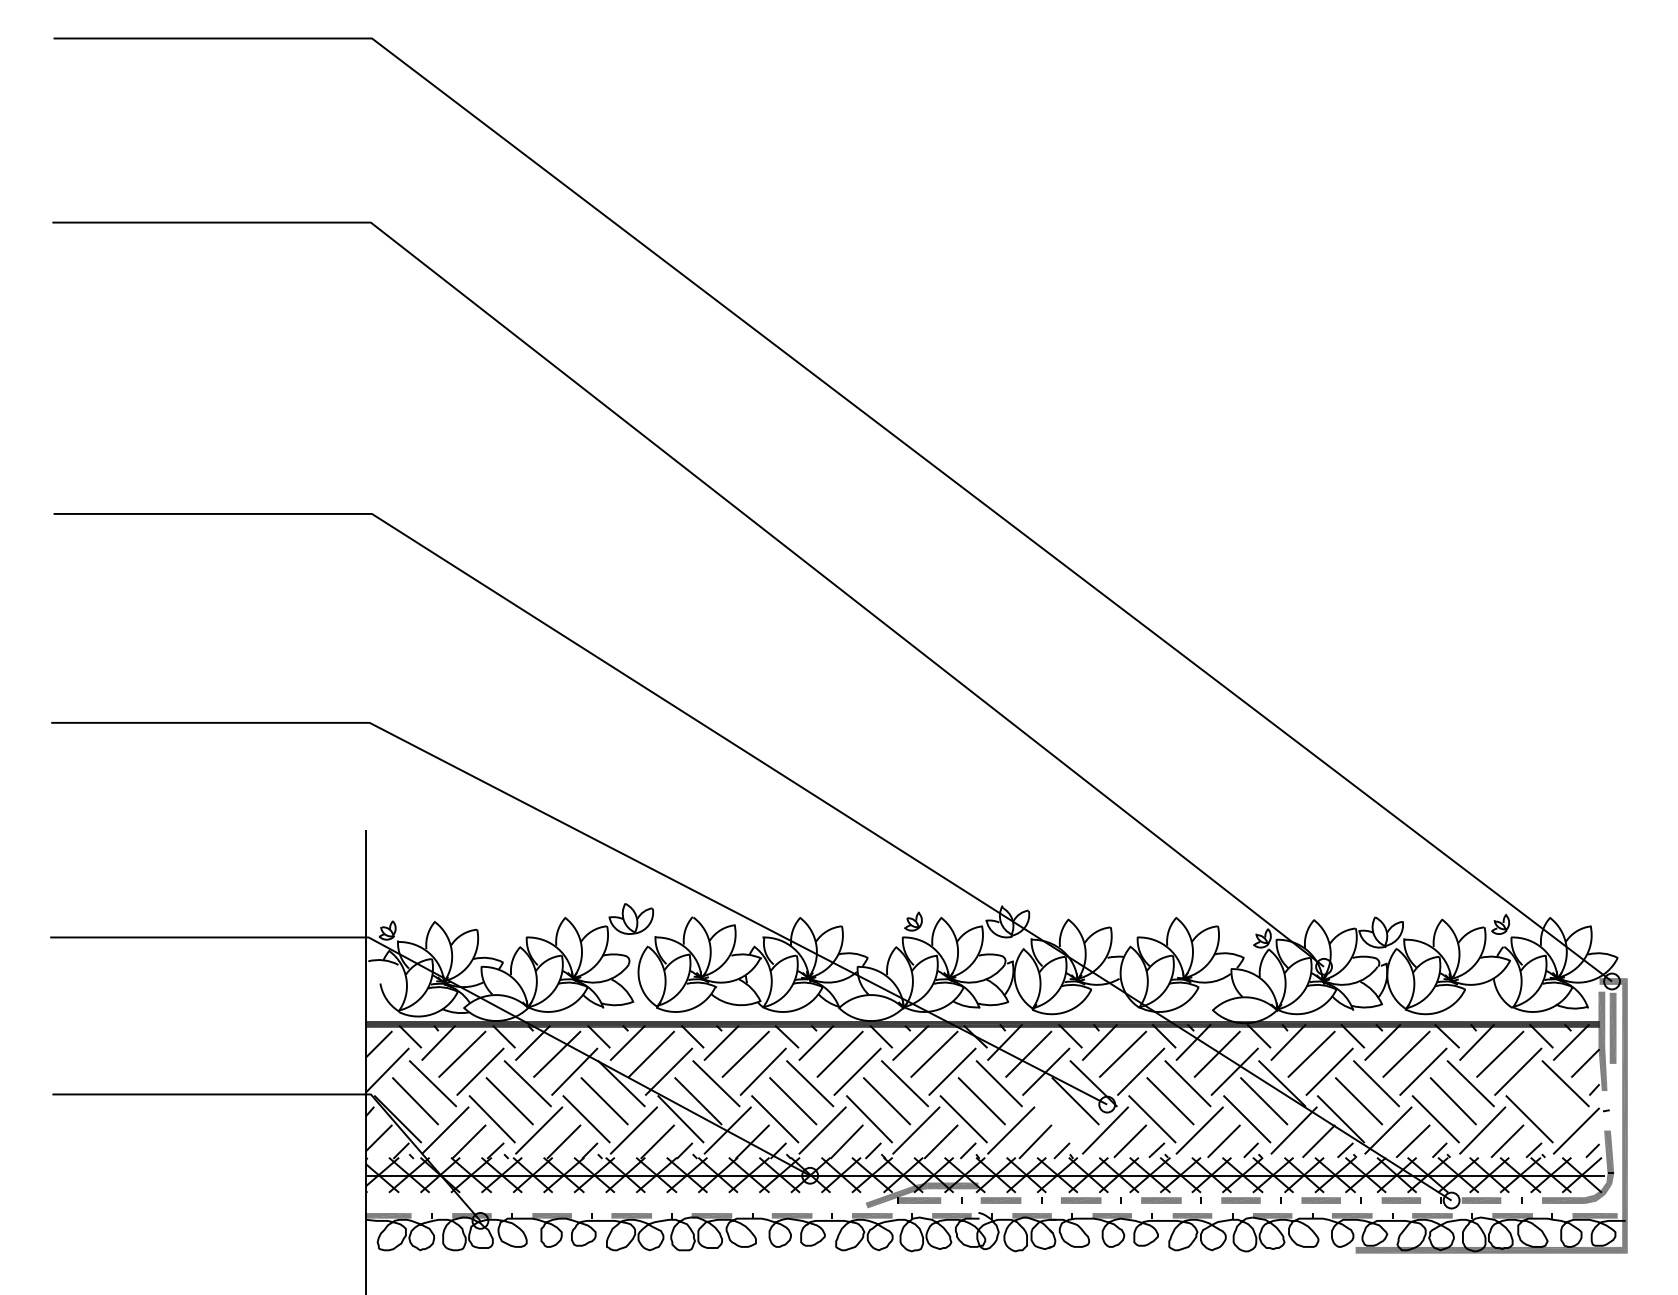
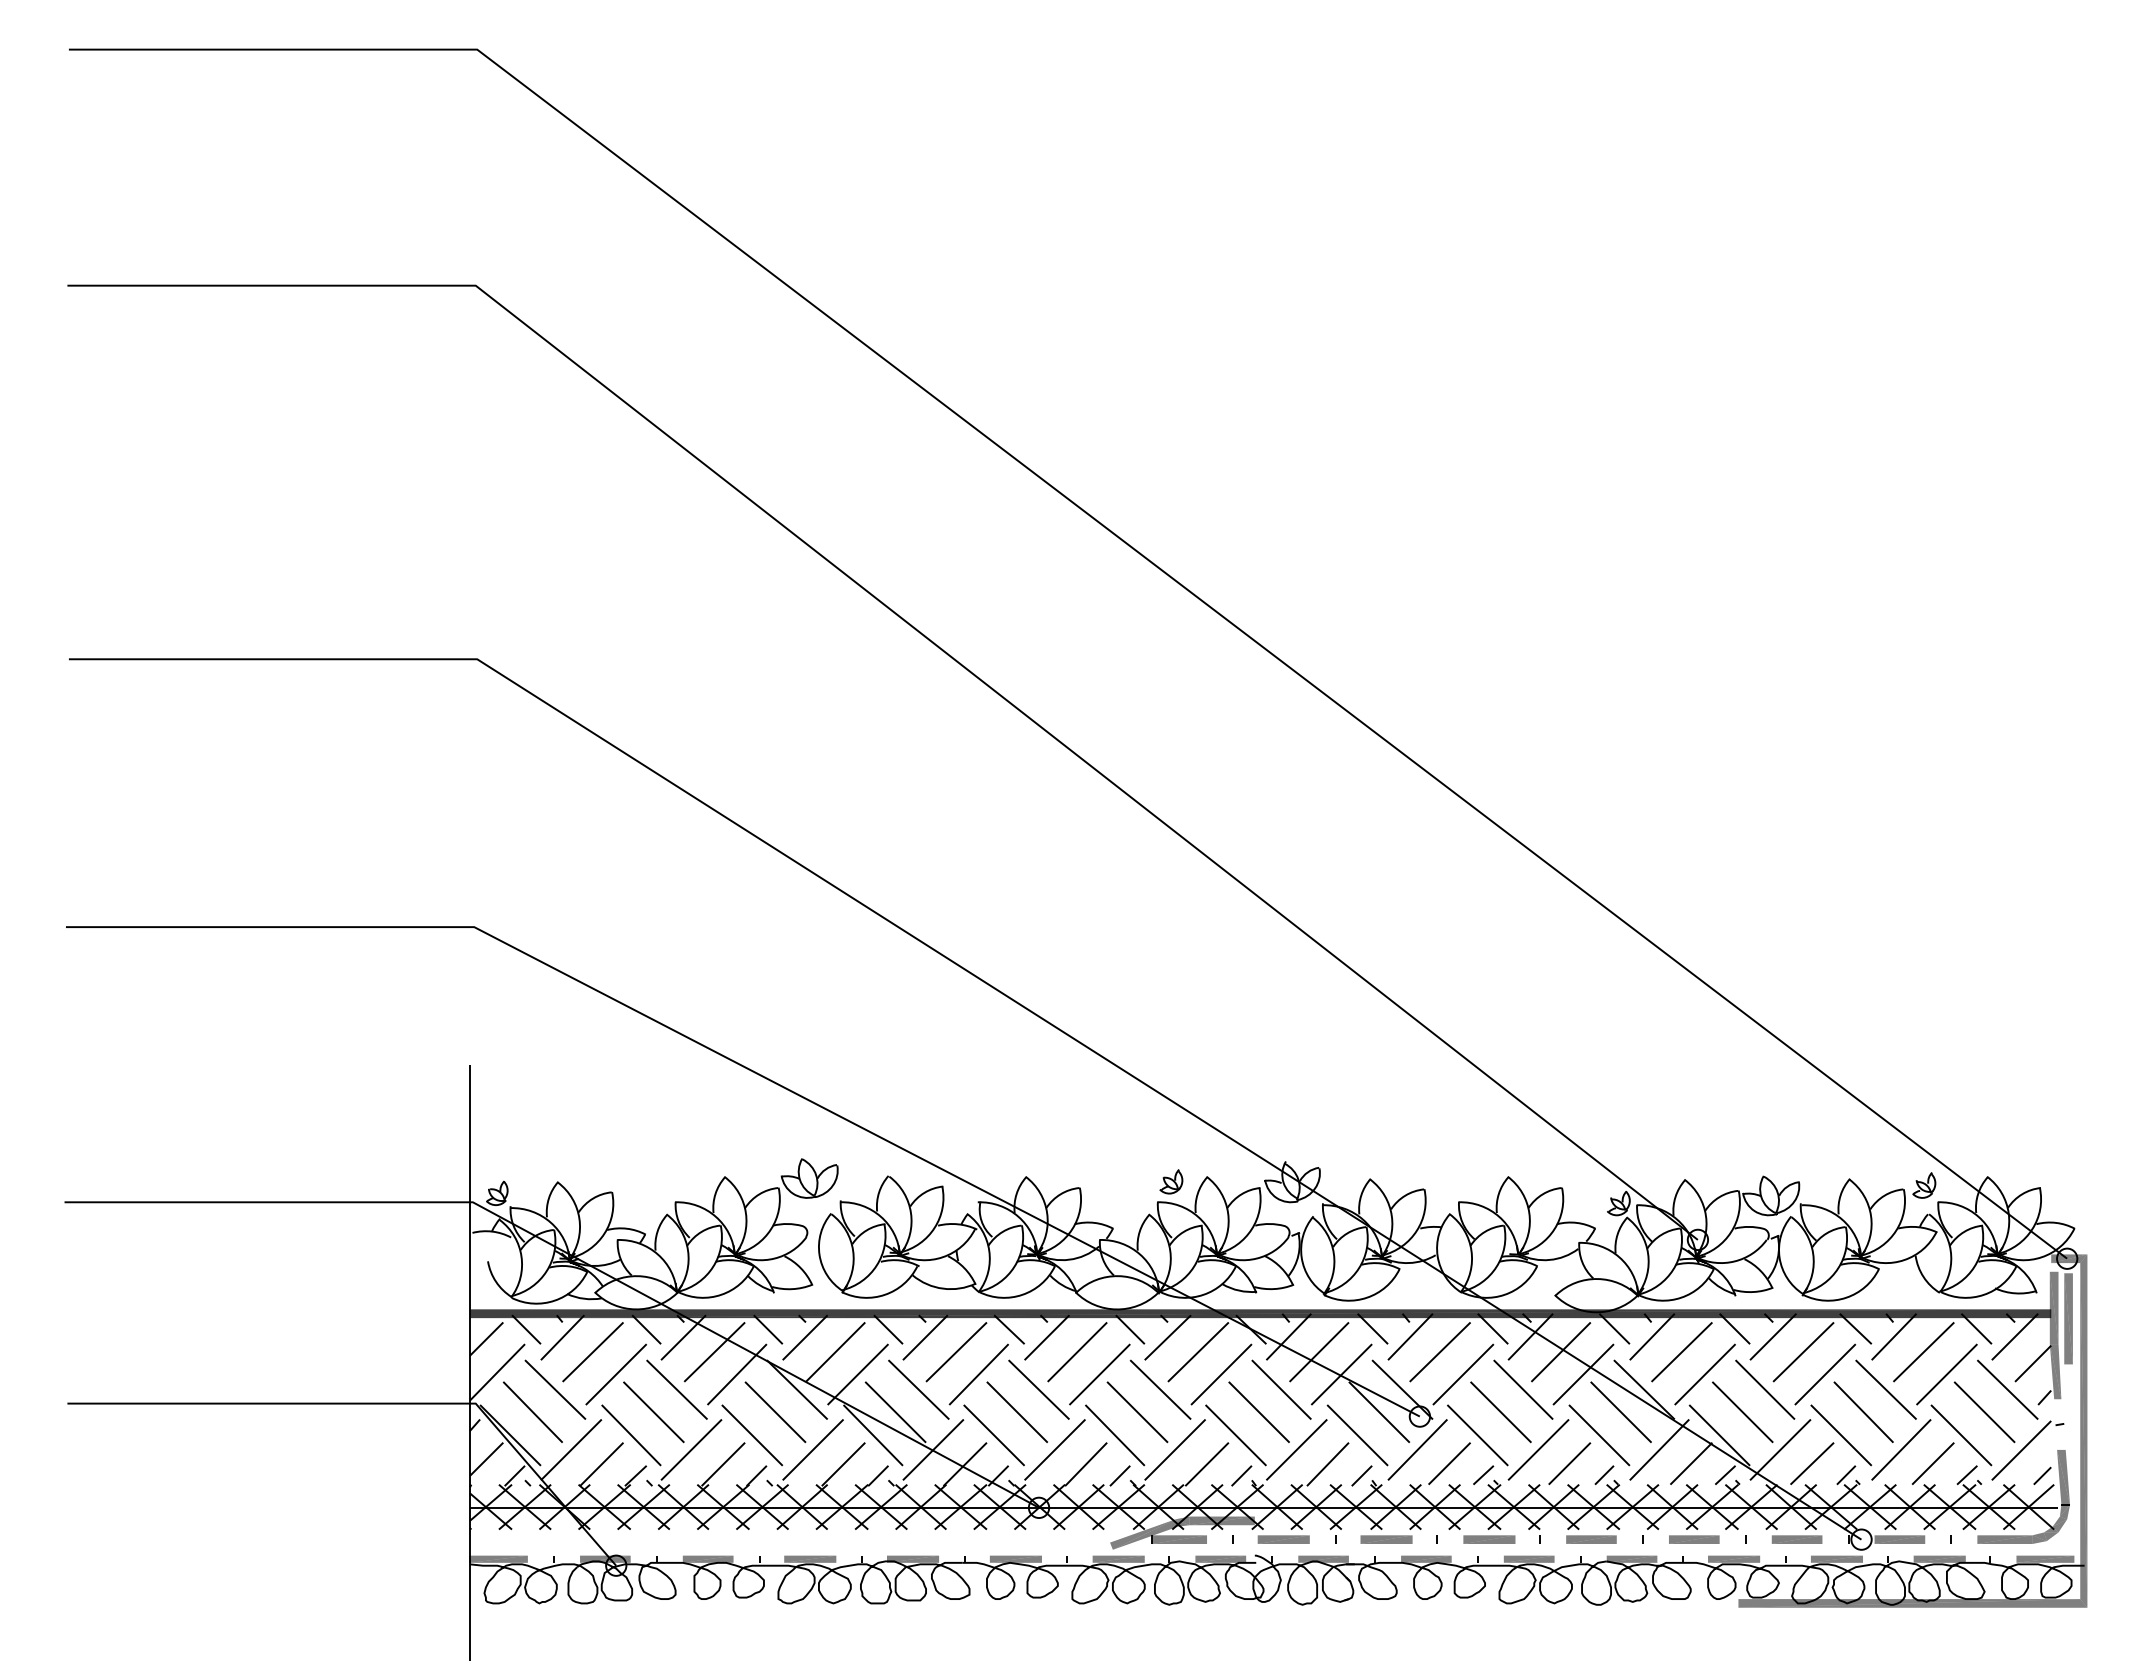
line: (1547, 1101) -> (1984, 1412), added
line: (1058, 1119) -> (1357, 1435), added

